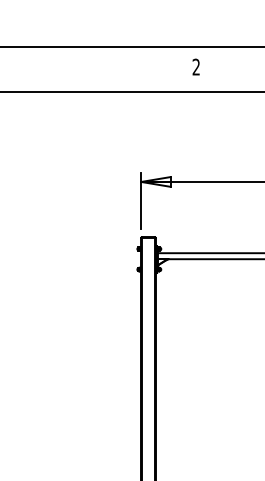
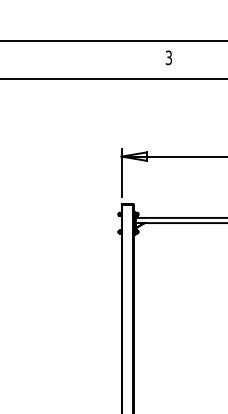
text: (195, 67) -> (168, 58), 2 -> 3

